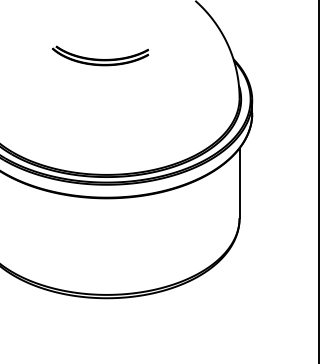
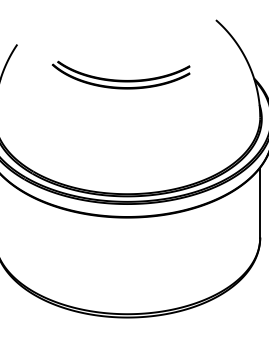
part: (100, 55) -> (121, 74), size x1.43

